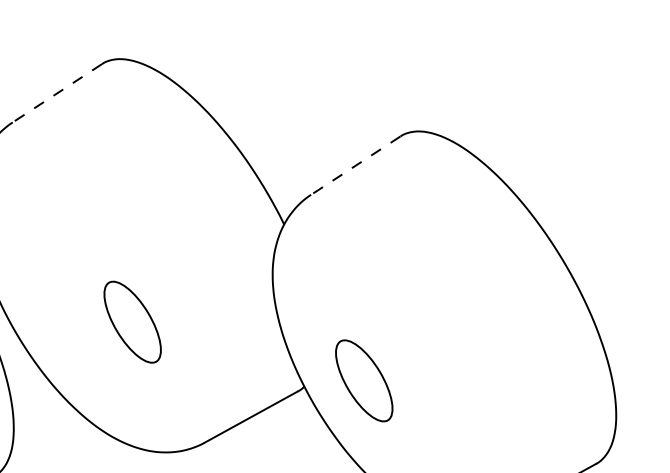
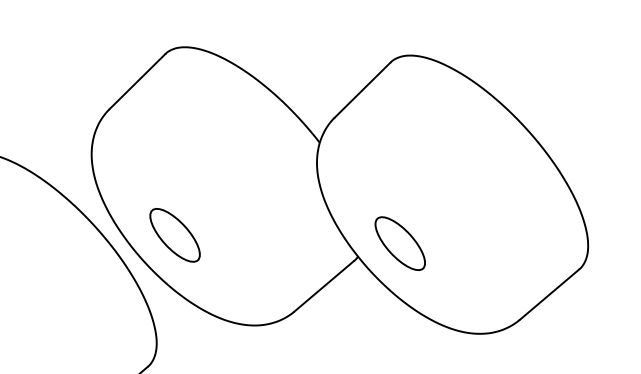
line: (57, 94) -> (137, 82), dashed -> solid
line: (355, 166) -> (362, 90), dashed -> solid
part: (131, 322) -> (174, 235), moved

